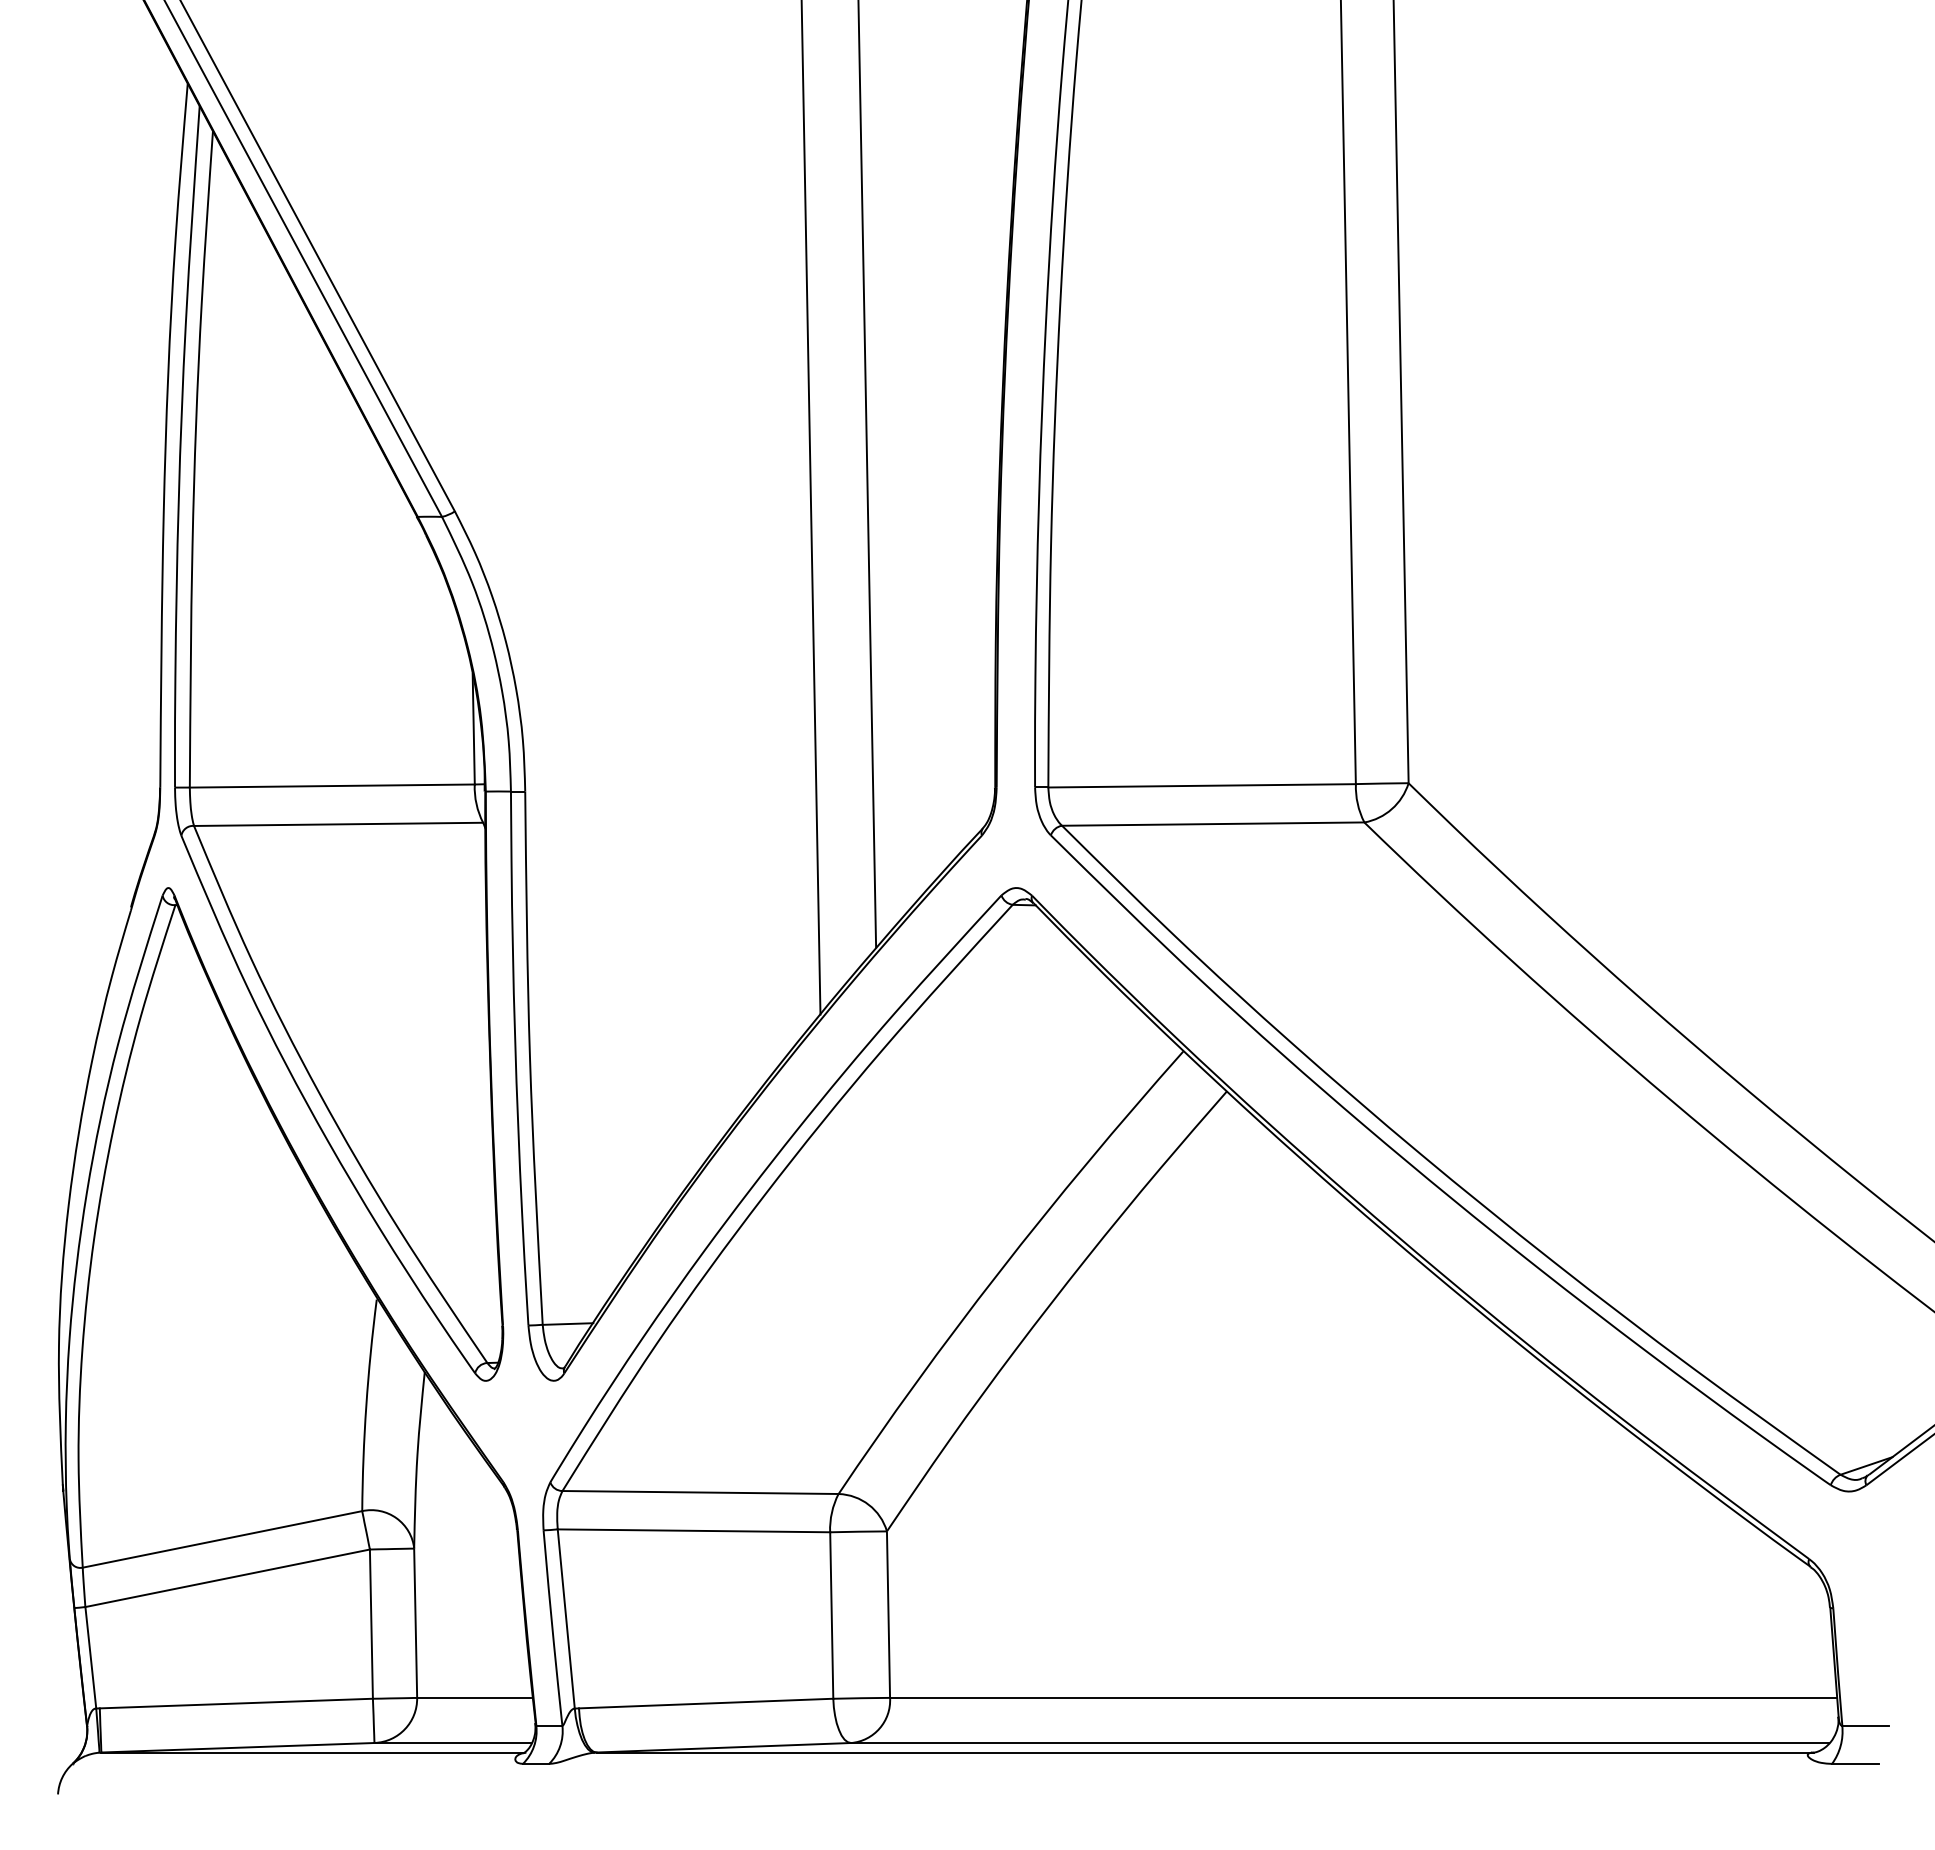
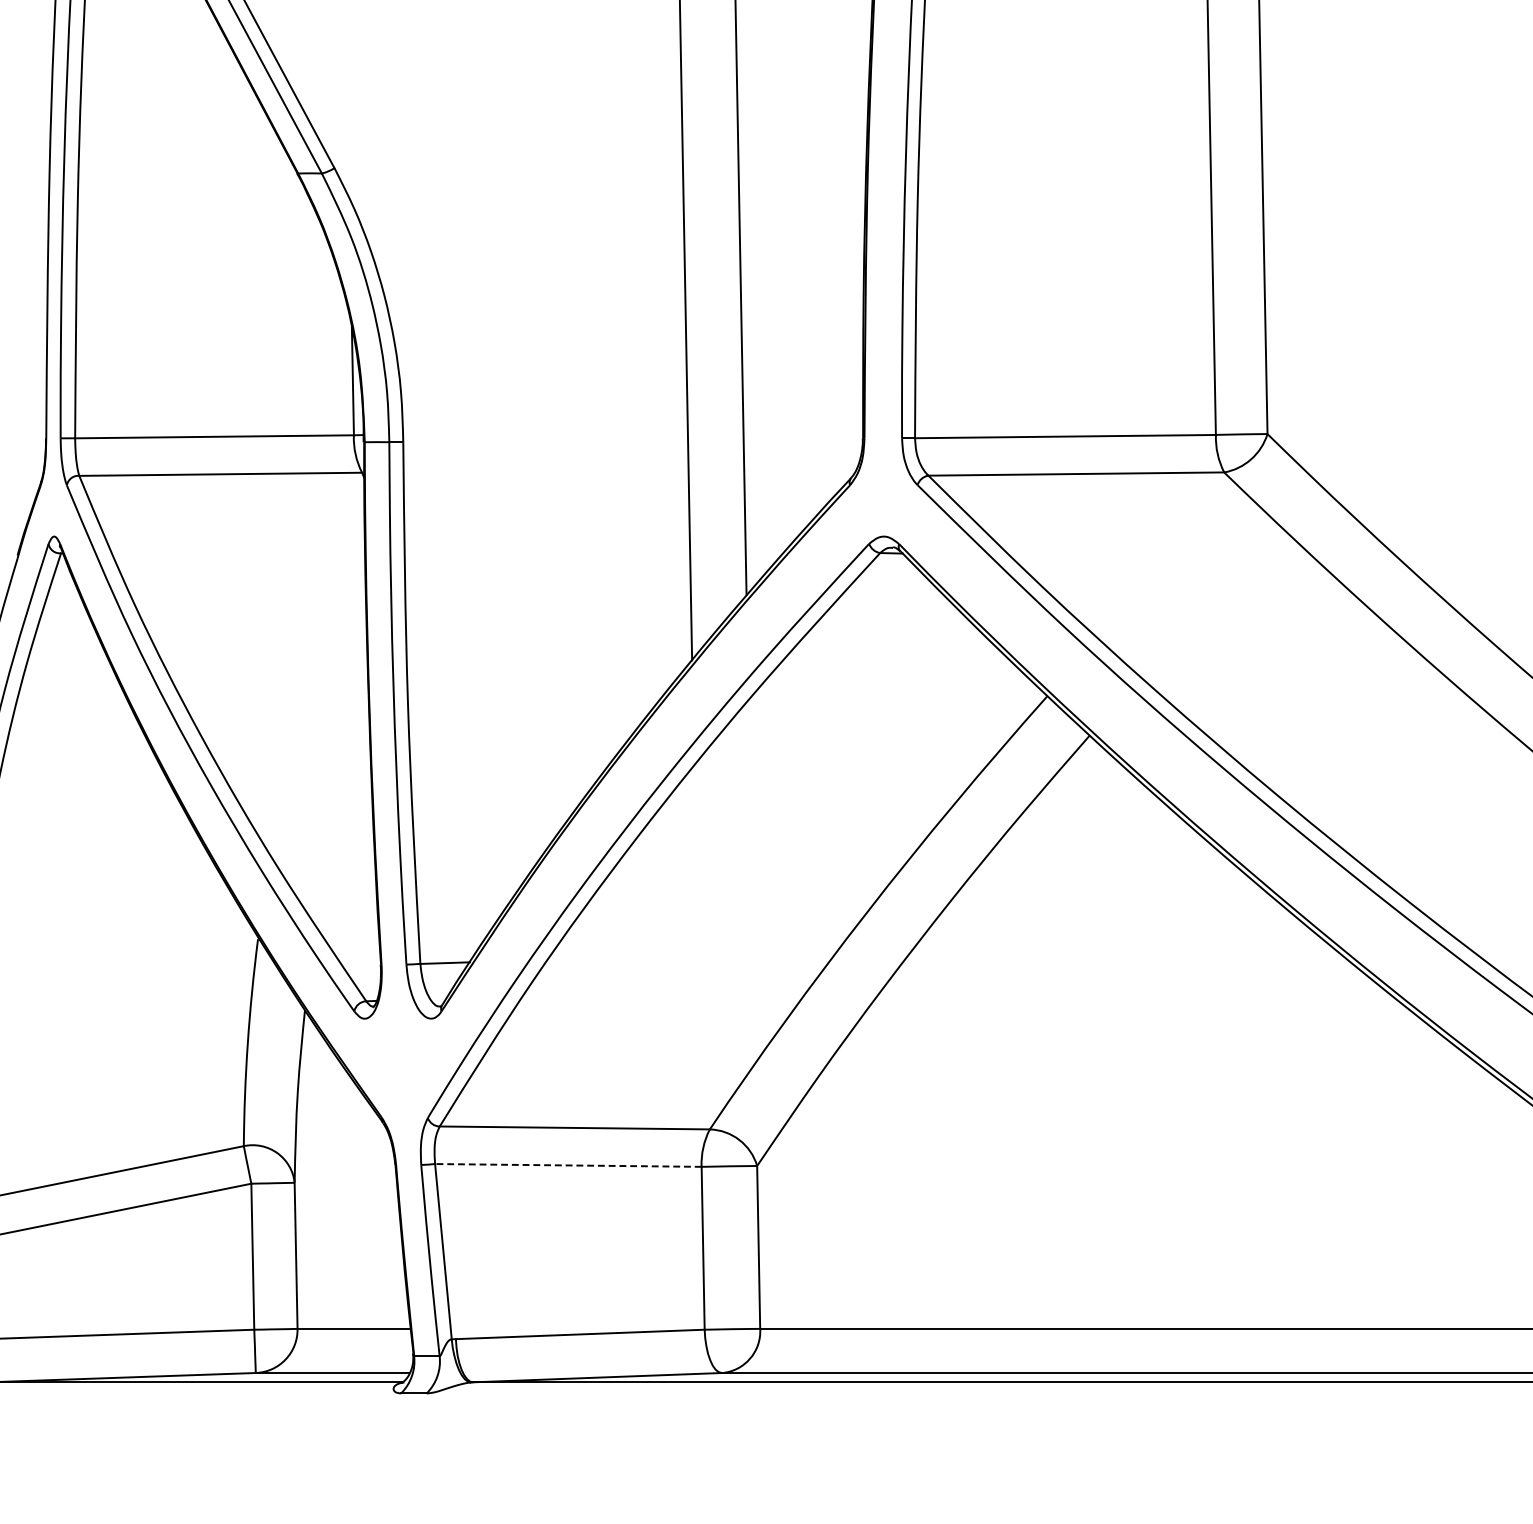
line: (693, 1530) -> (567, 1165), solid -> dashed

